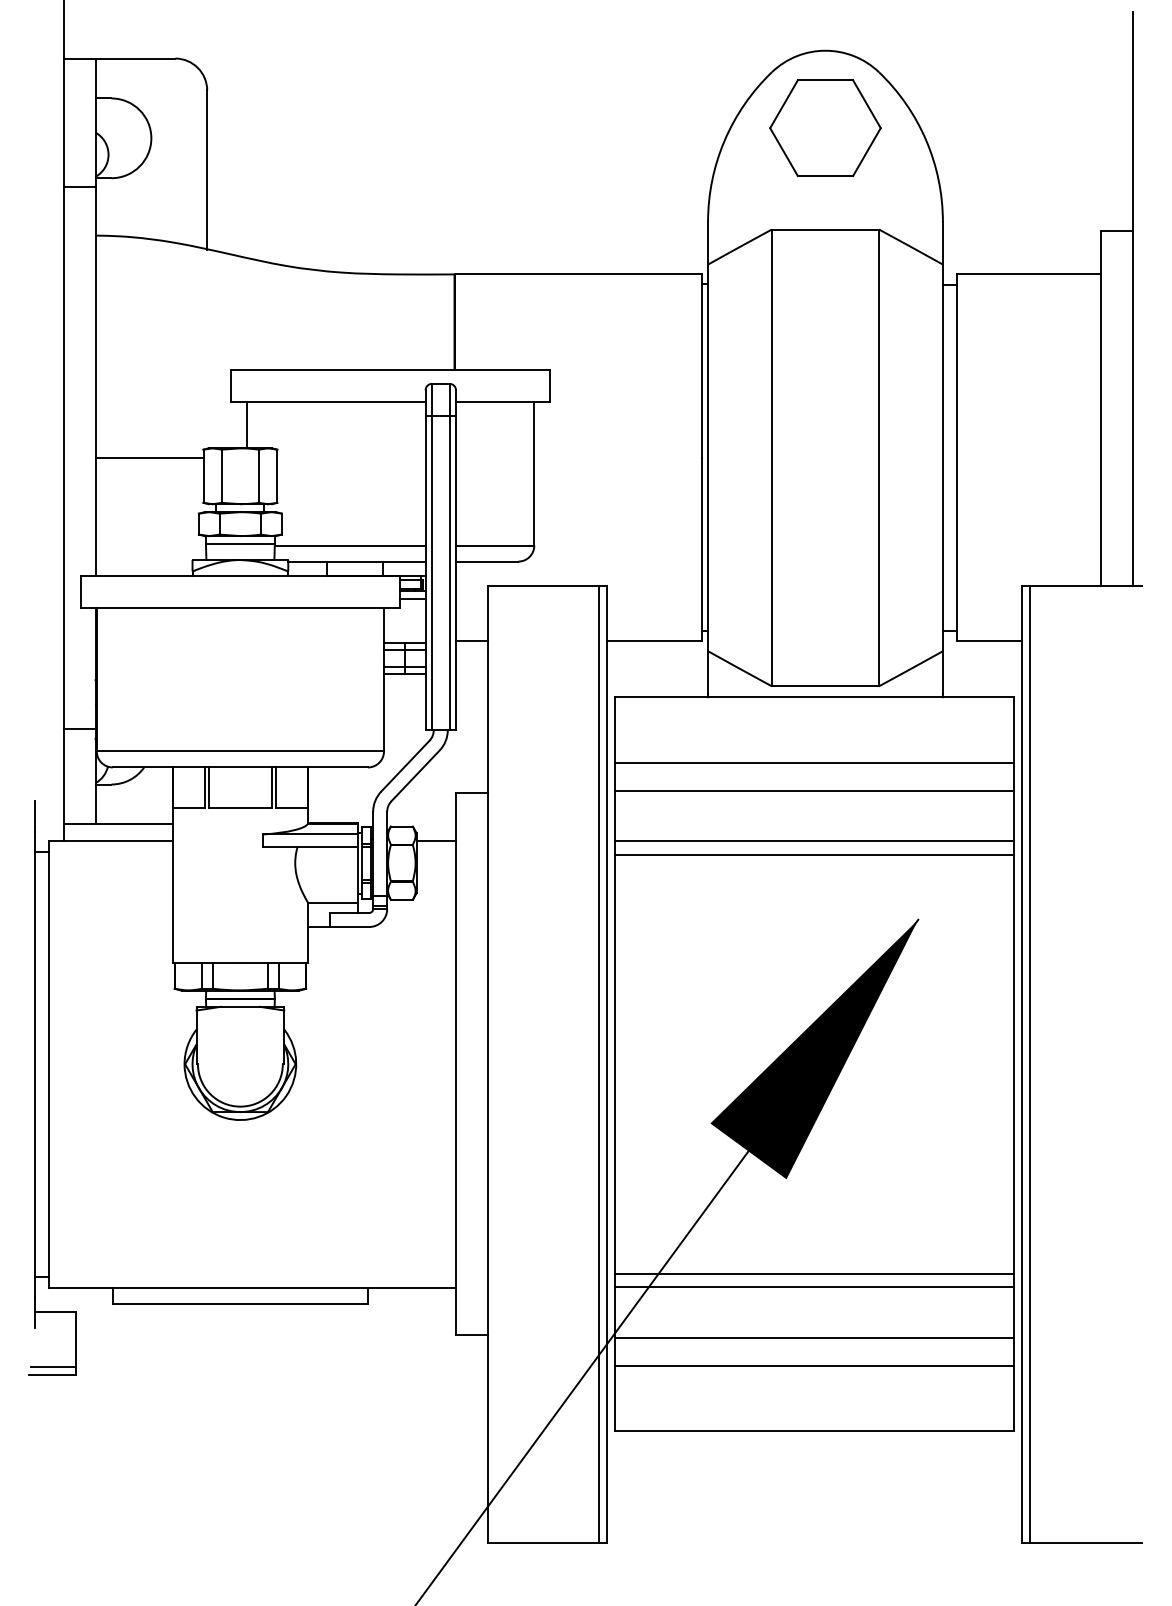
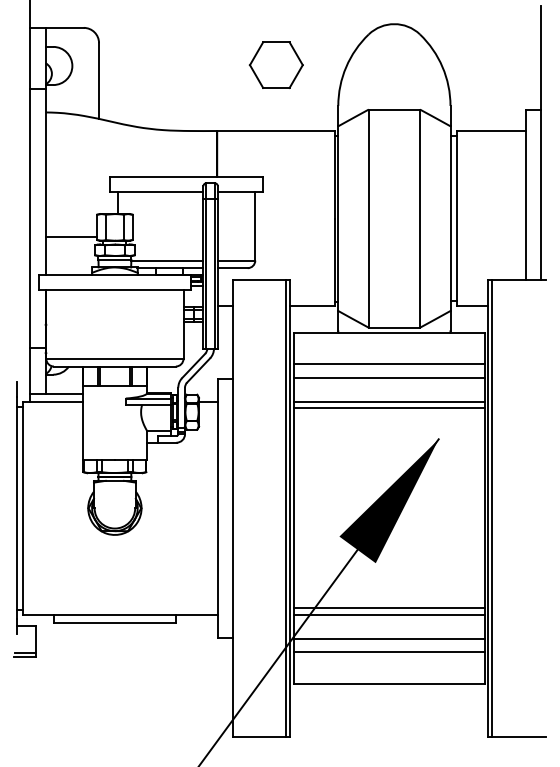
part: (823, 126) -> (275, 64), moved
line: (149, 457) -> (71, 236), moved

